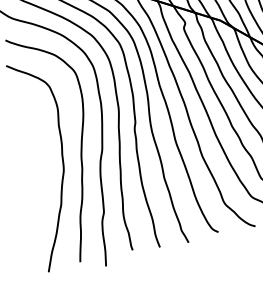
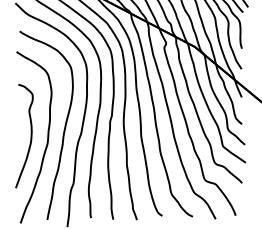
curve: (41, 165) -> (30, 136), added

